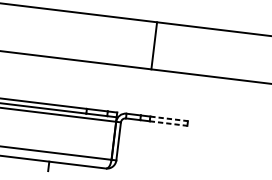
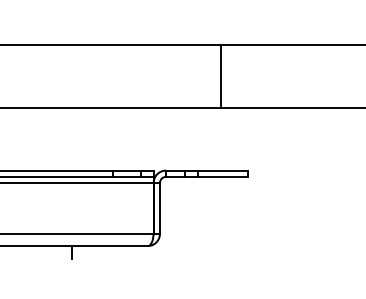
line: (154, 45) -> (220, 76), moved
line: (169, 118) -> (223, 170), dashed -> solid
line: (169, 123) -> (223, 176), dashed -> solid

